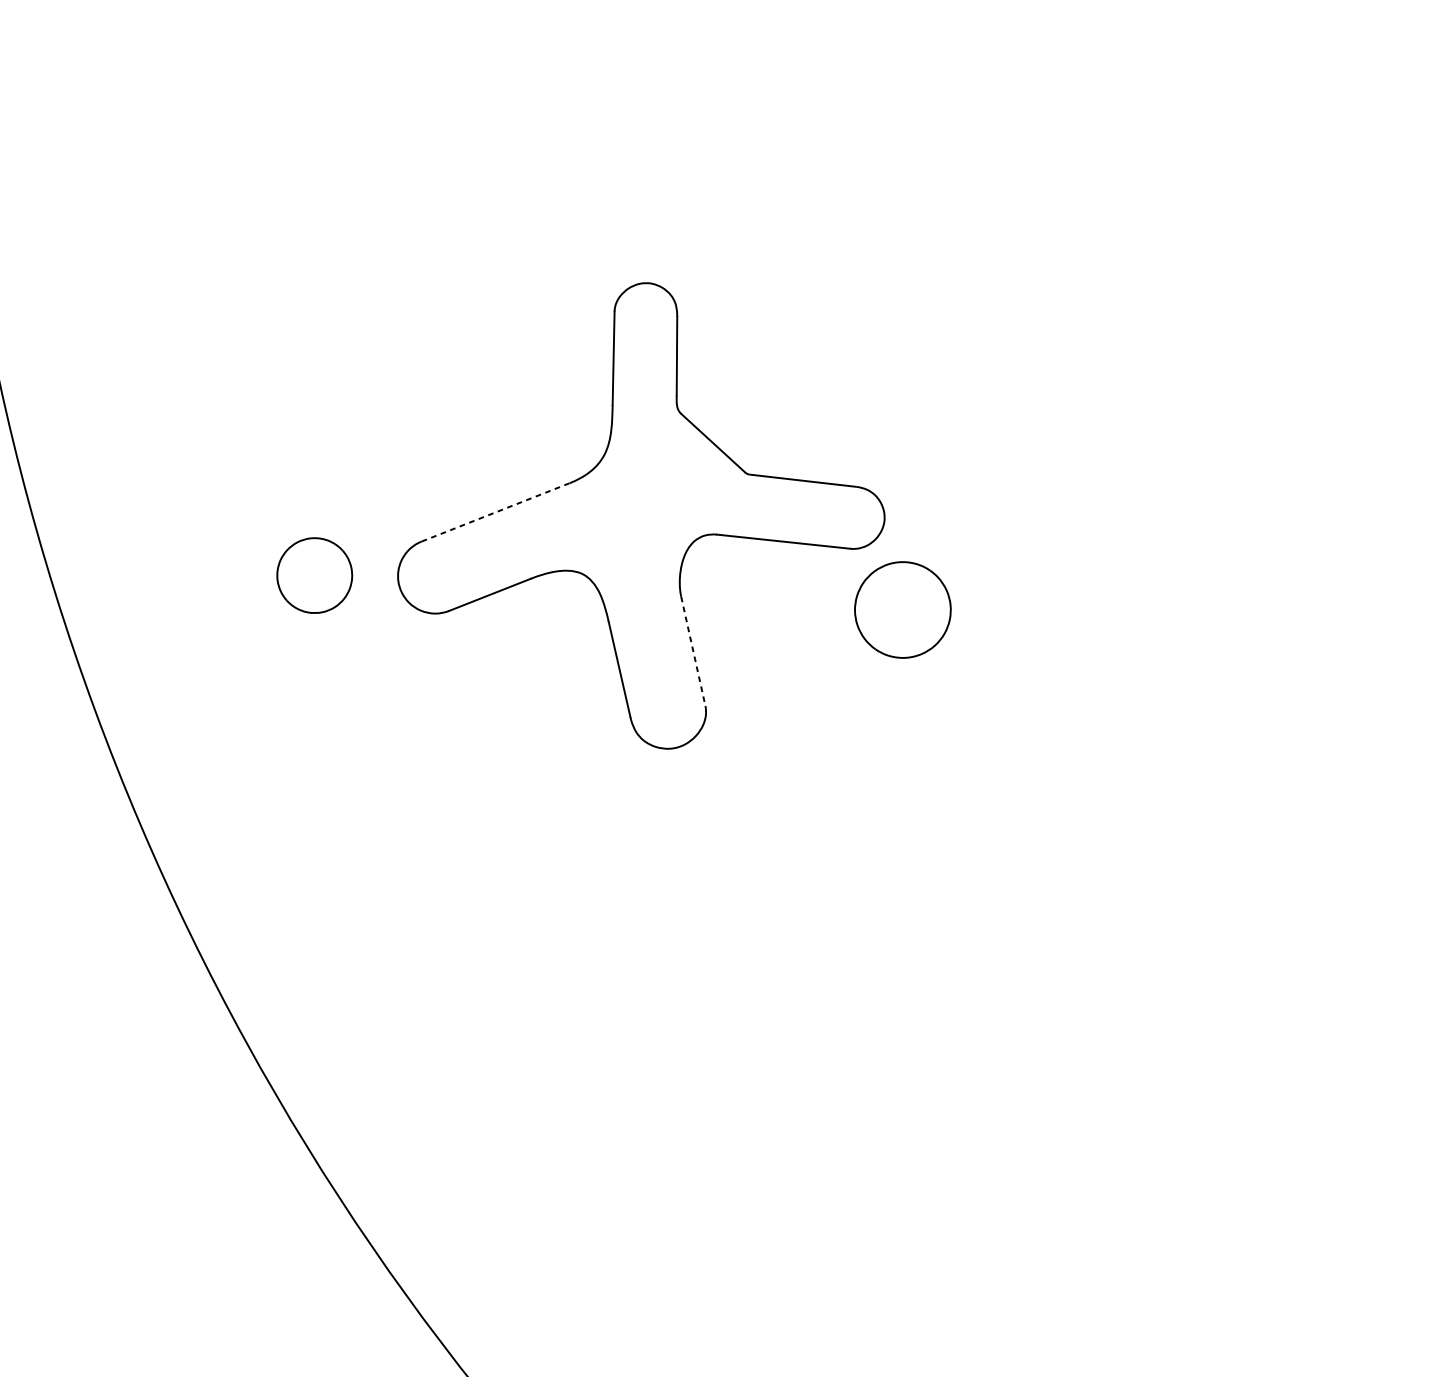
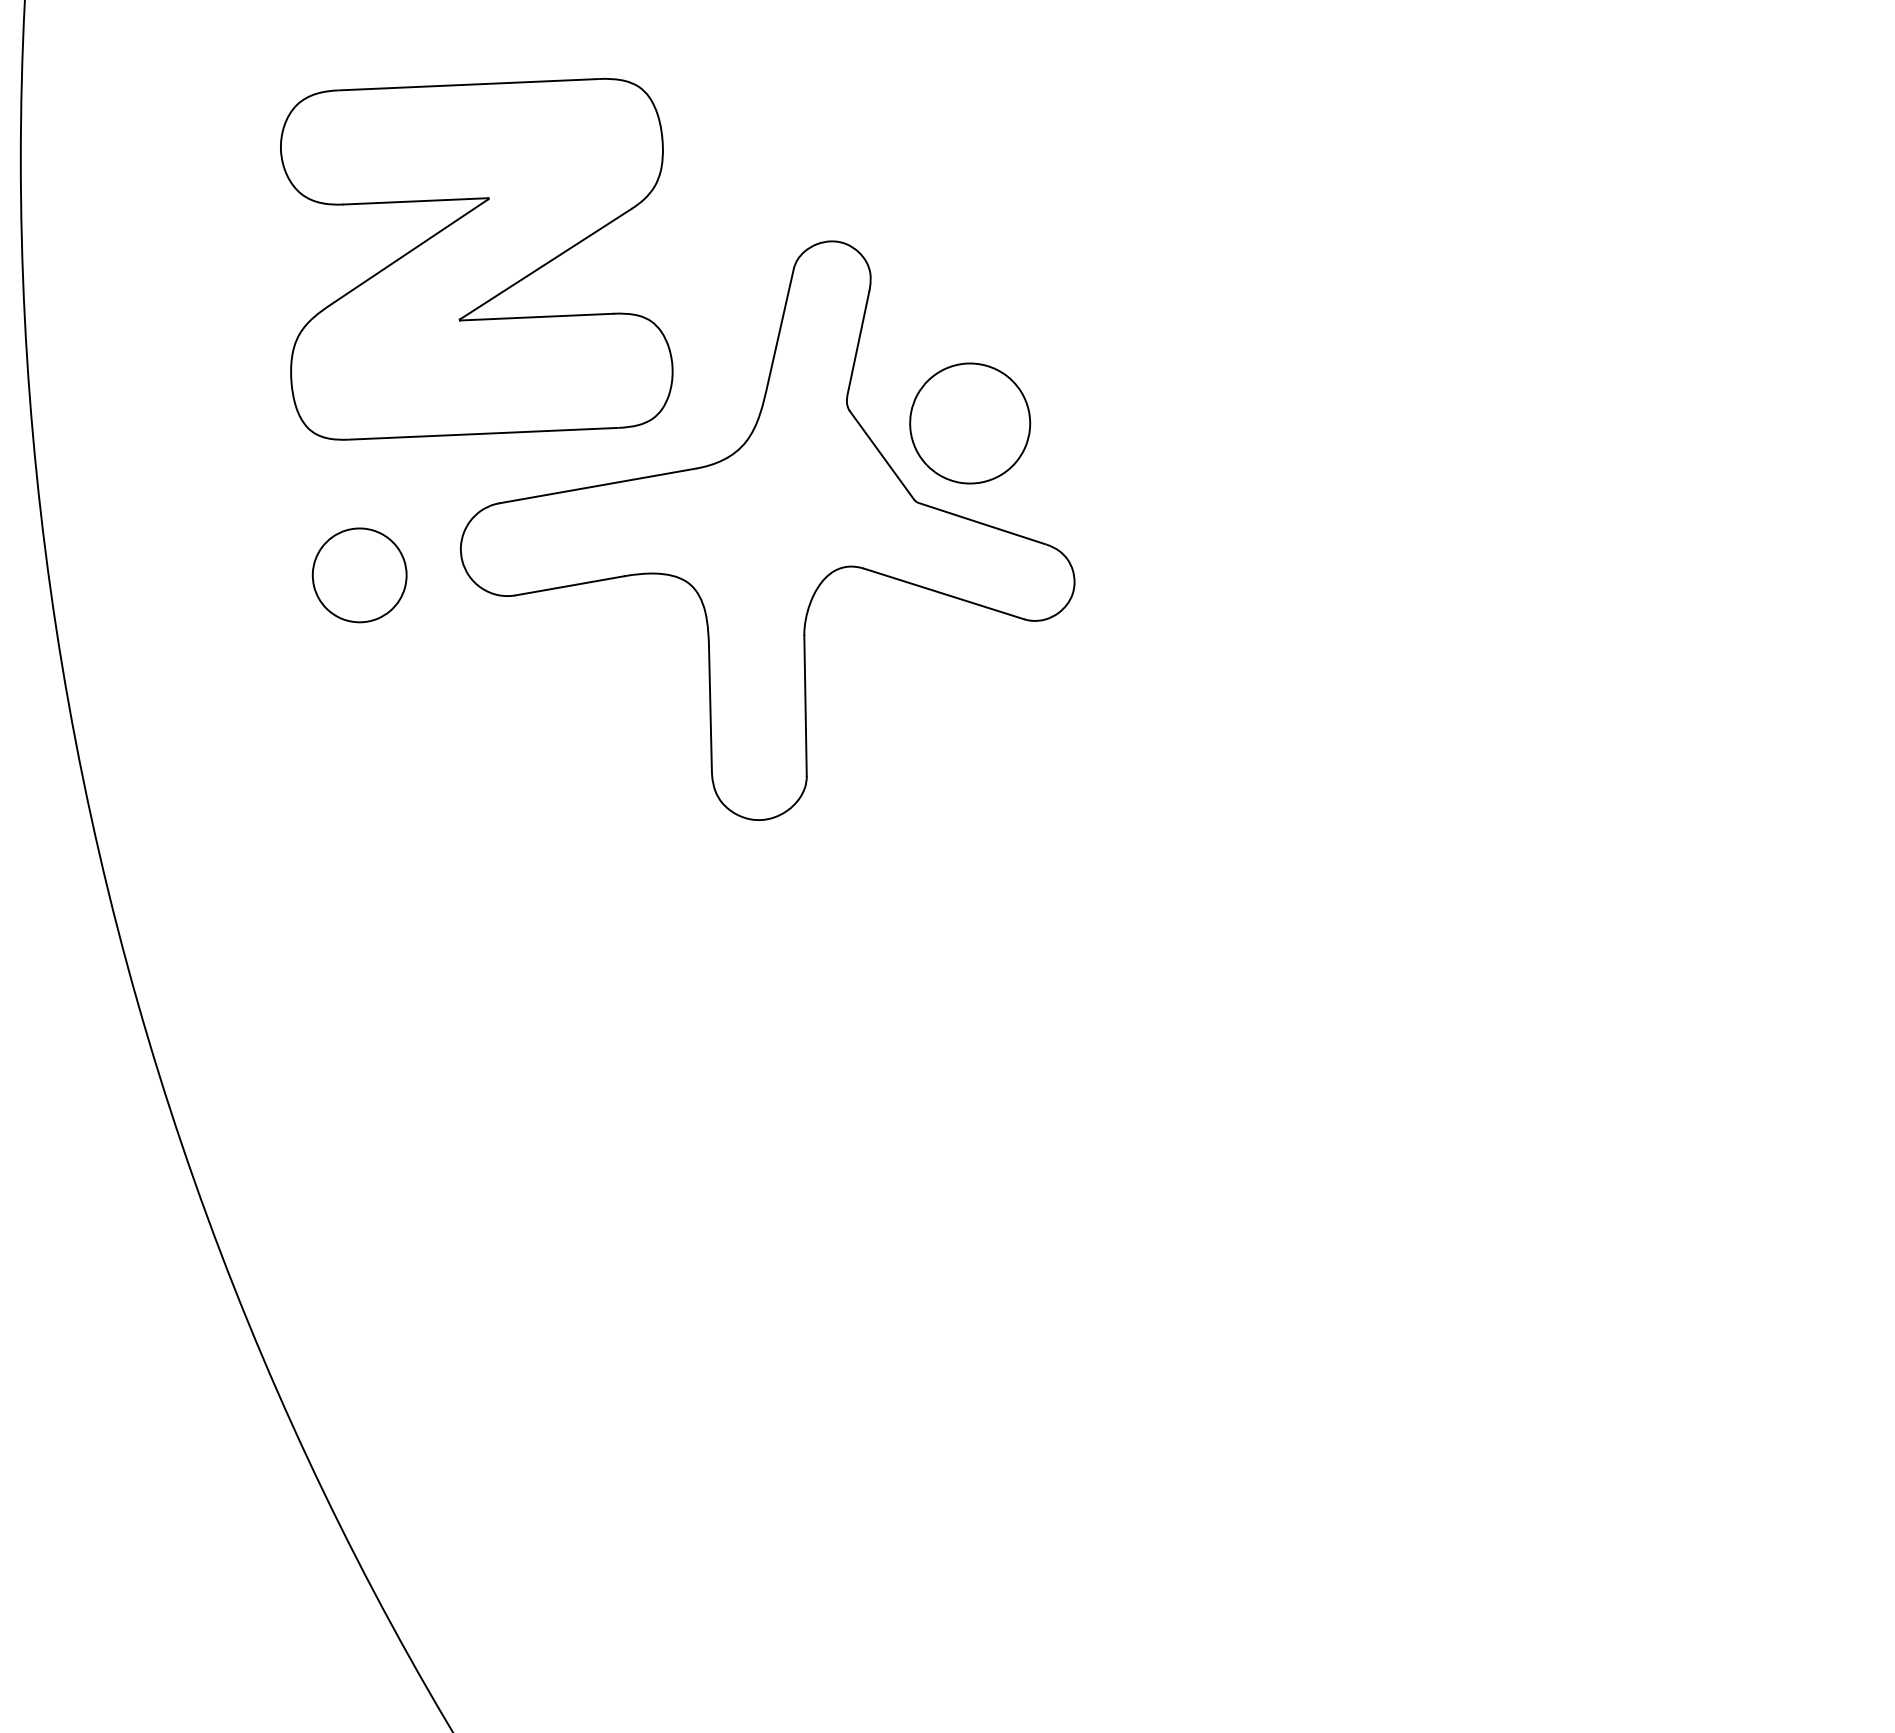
part: (364, 354) -> (476, 259), added
line: (495, 512) -> (597, 485), dashed -> solid
part: (314, 575) -> (359, 575), moved
part: (903, 609) -> (970, 423), moved
line: (693, 651) -> (805, 706), dashed -> solid

